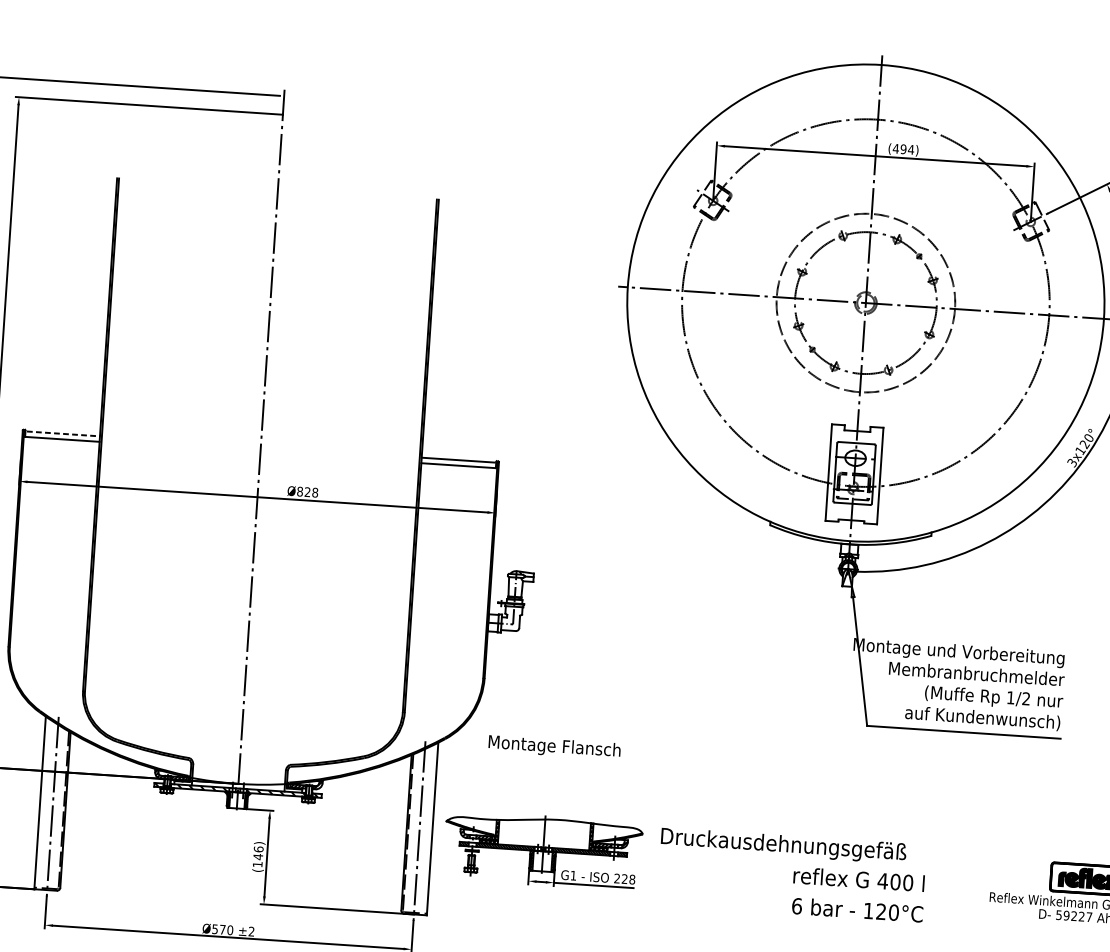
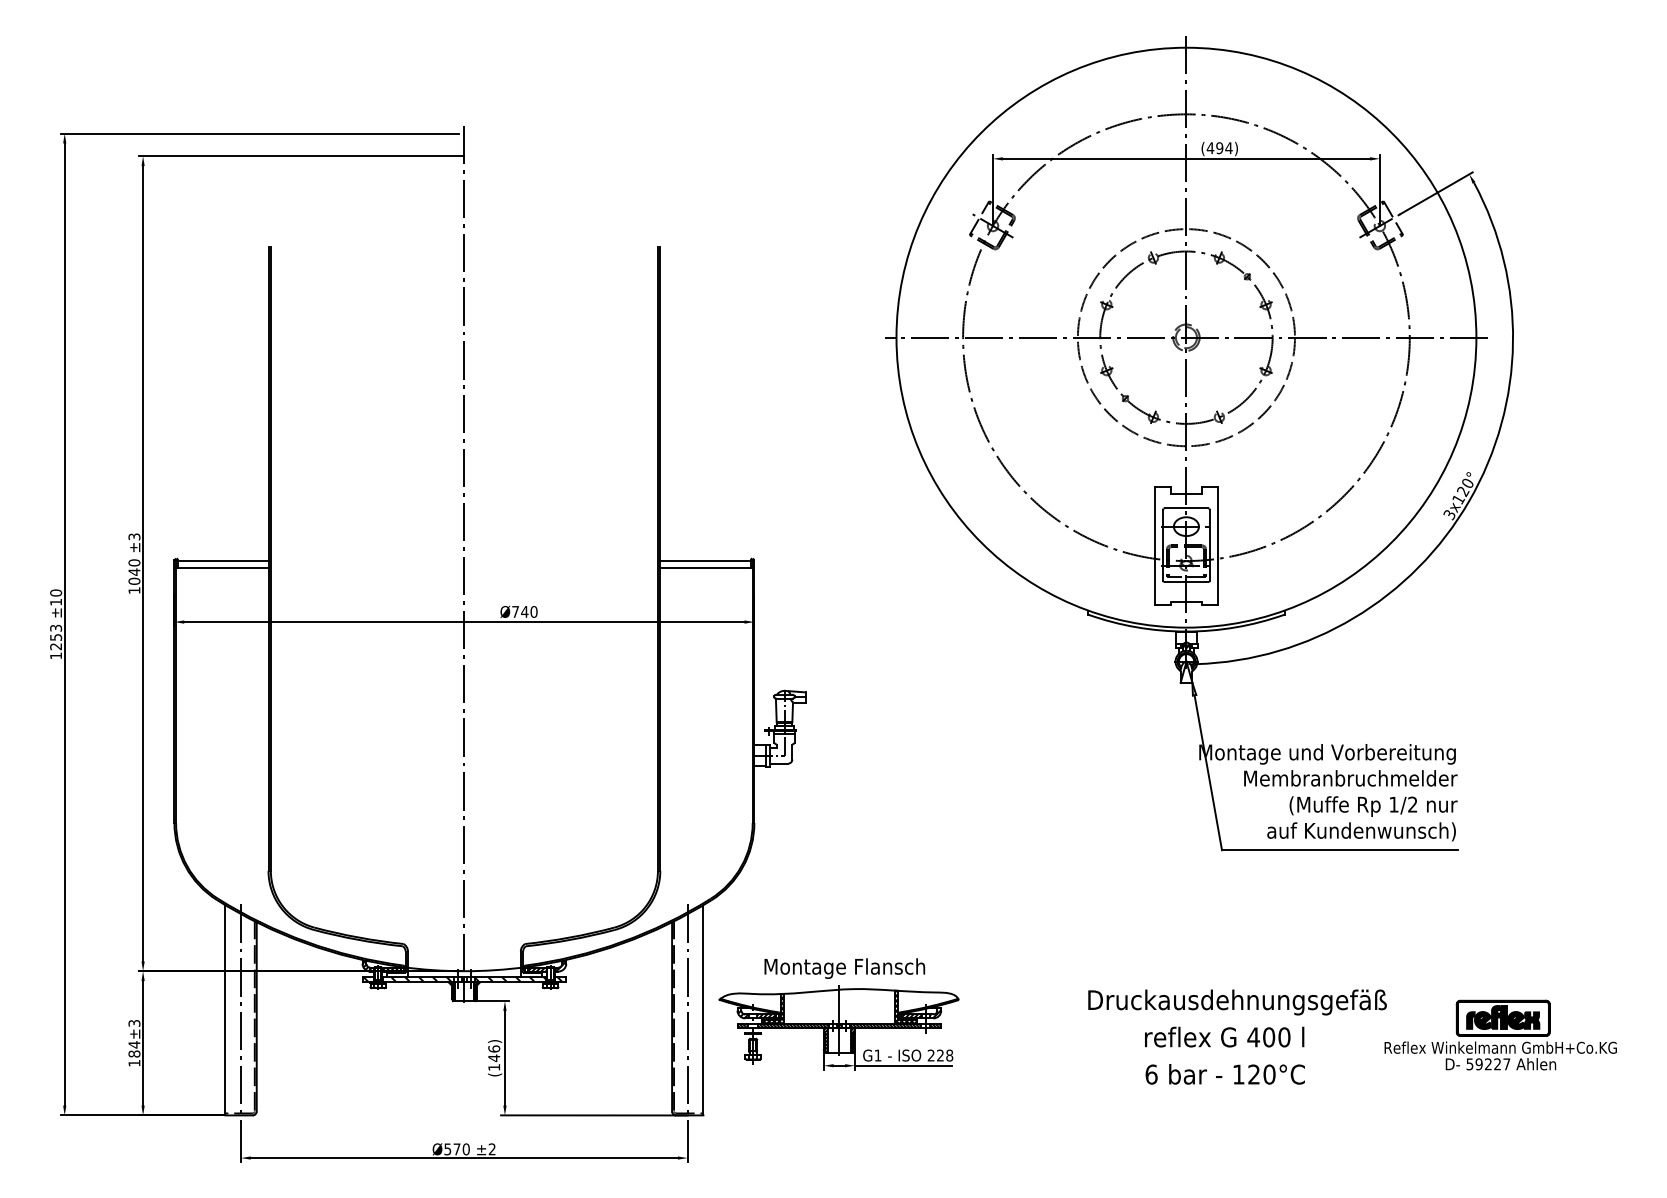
line: (63, 433) -> (224, 560), dashed -> solid
text: (307, 491) -> (524, 611), Ø828 -> Ø740
text: (554, 747) -> (844, 968), moved
text: (783, 845) -> (1237, 1002), moved

